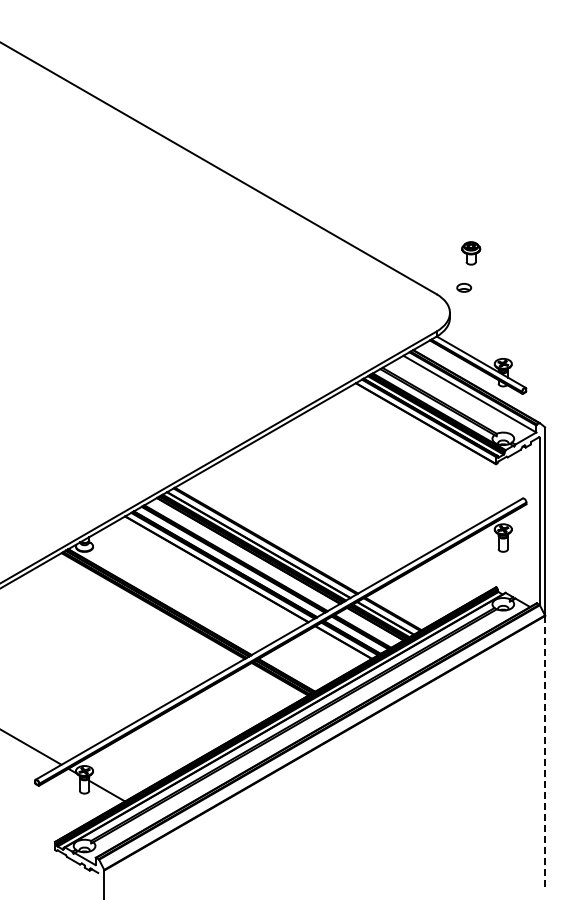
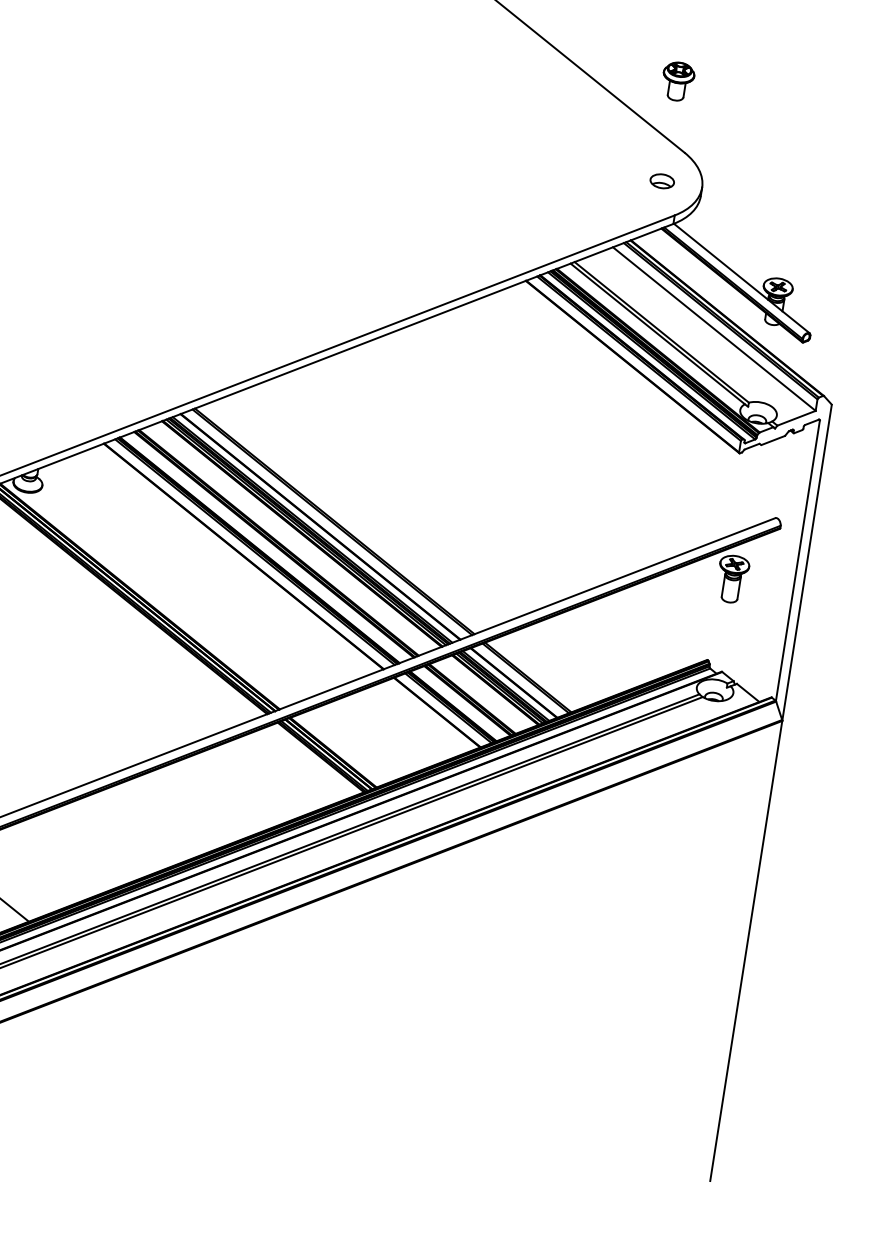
part: (471, 253) -> (678, 81), moved
part: (464, 287) -> (662, 180), moved
line: (545, 753) -> (746, 951), dashed -> solid

